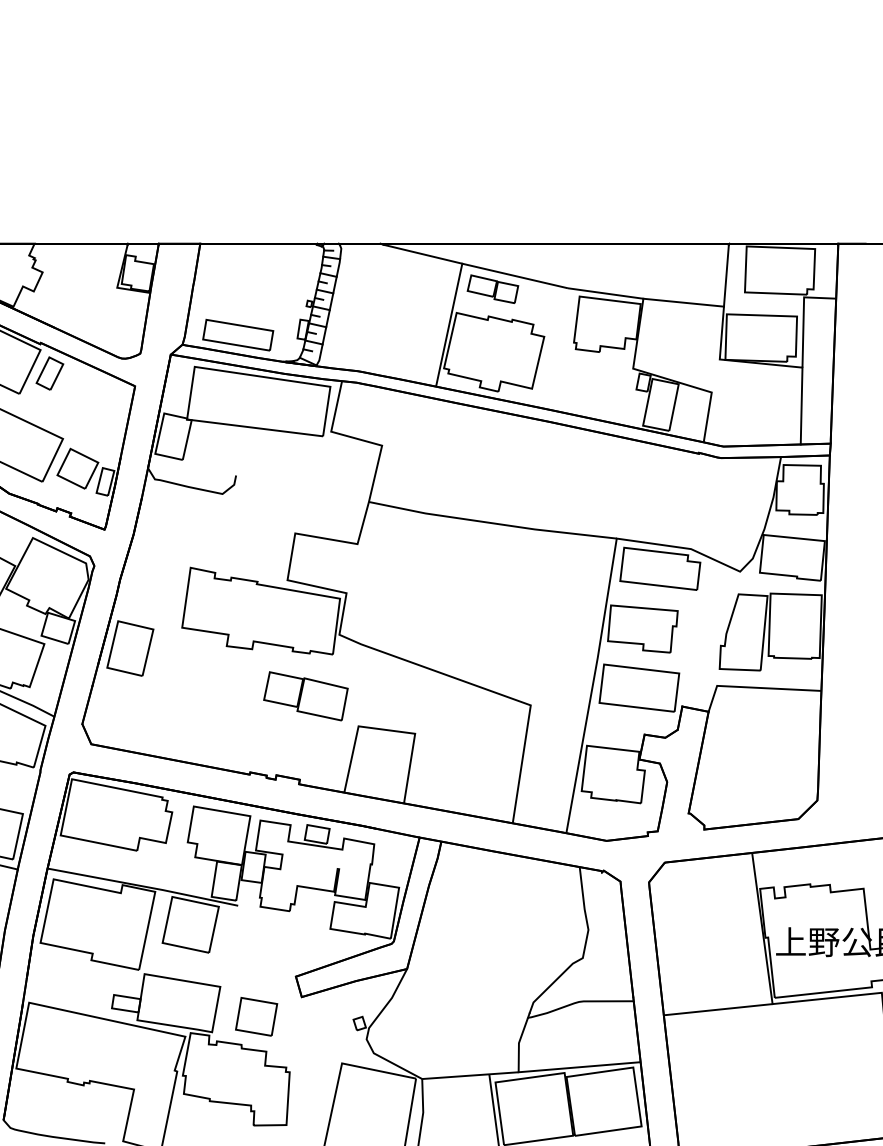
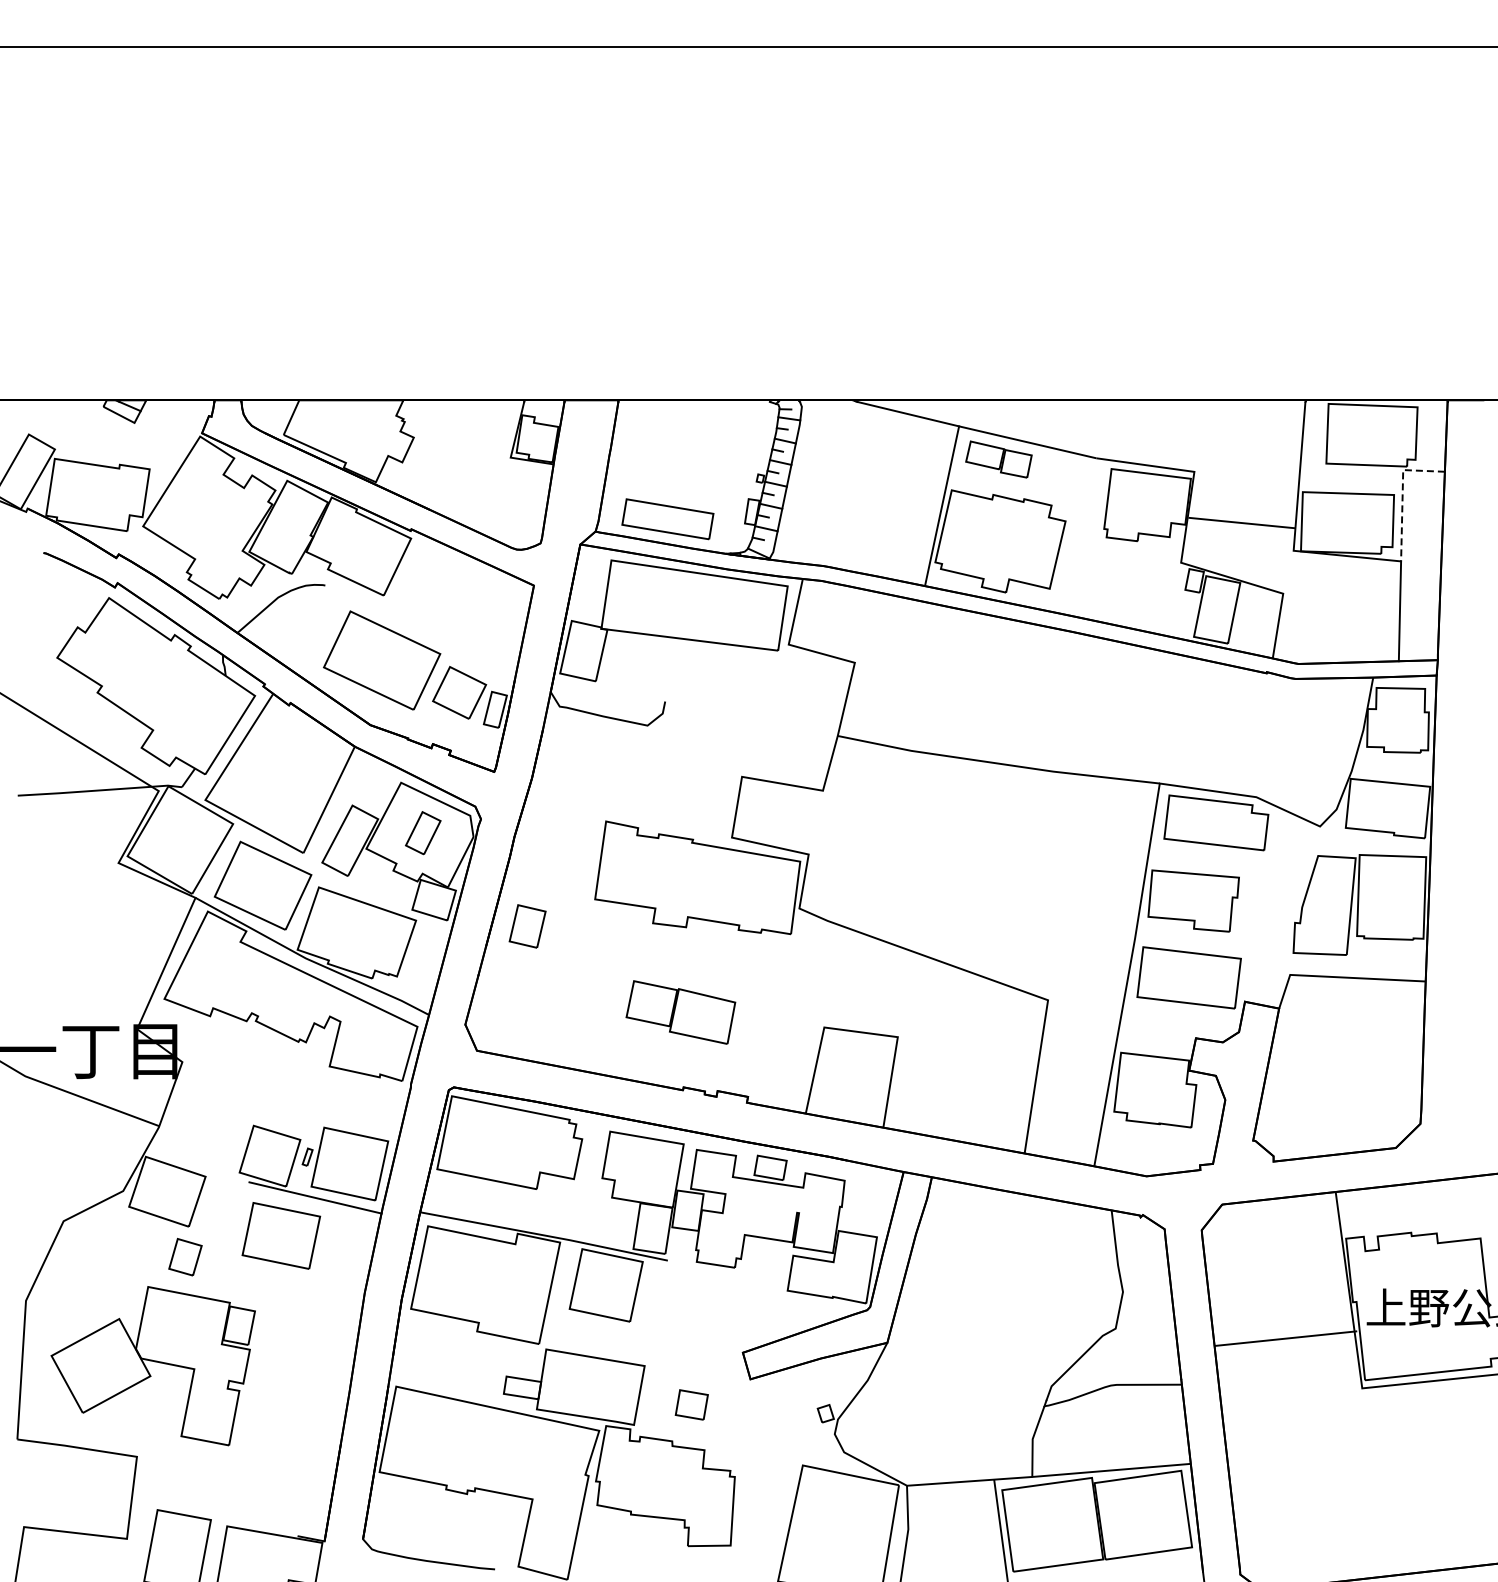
line: (683, 302) -> (1241, 522), moved
line: (803, 316) -> (1402, 494), solid -> dashed
part: (50, 373) -> (423, 833), moved
part: (130, 648) -> (527, 926), size x0.6
part: (305, 696) -> (680, 1012), moved
line: (718, 1009) -> (1285, 1338), moved
part: (256, 1016) -> (691, 1404), size x0.6

